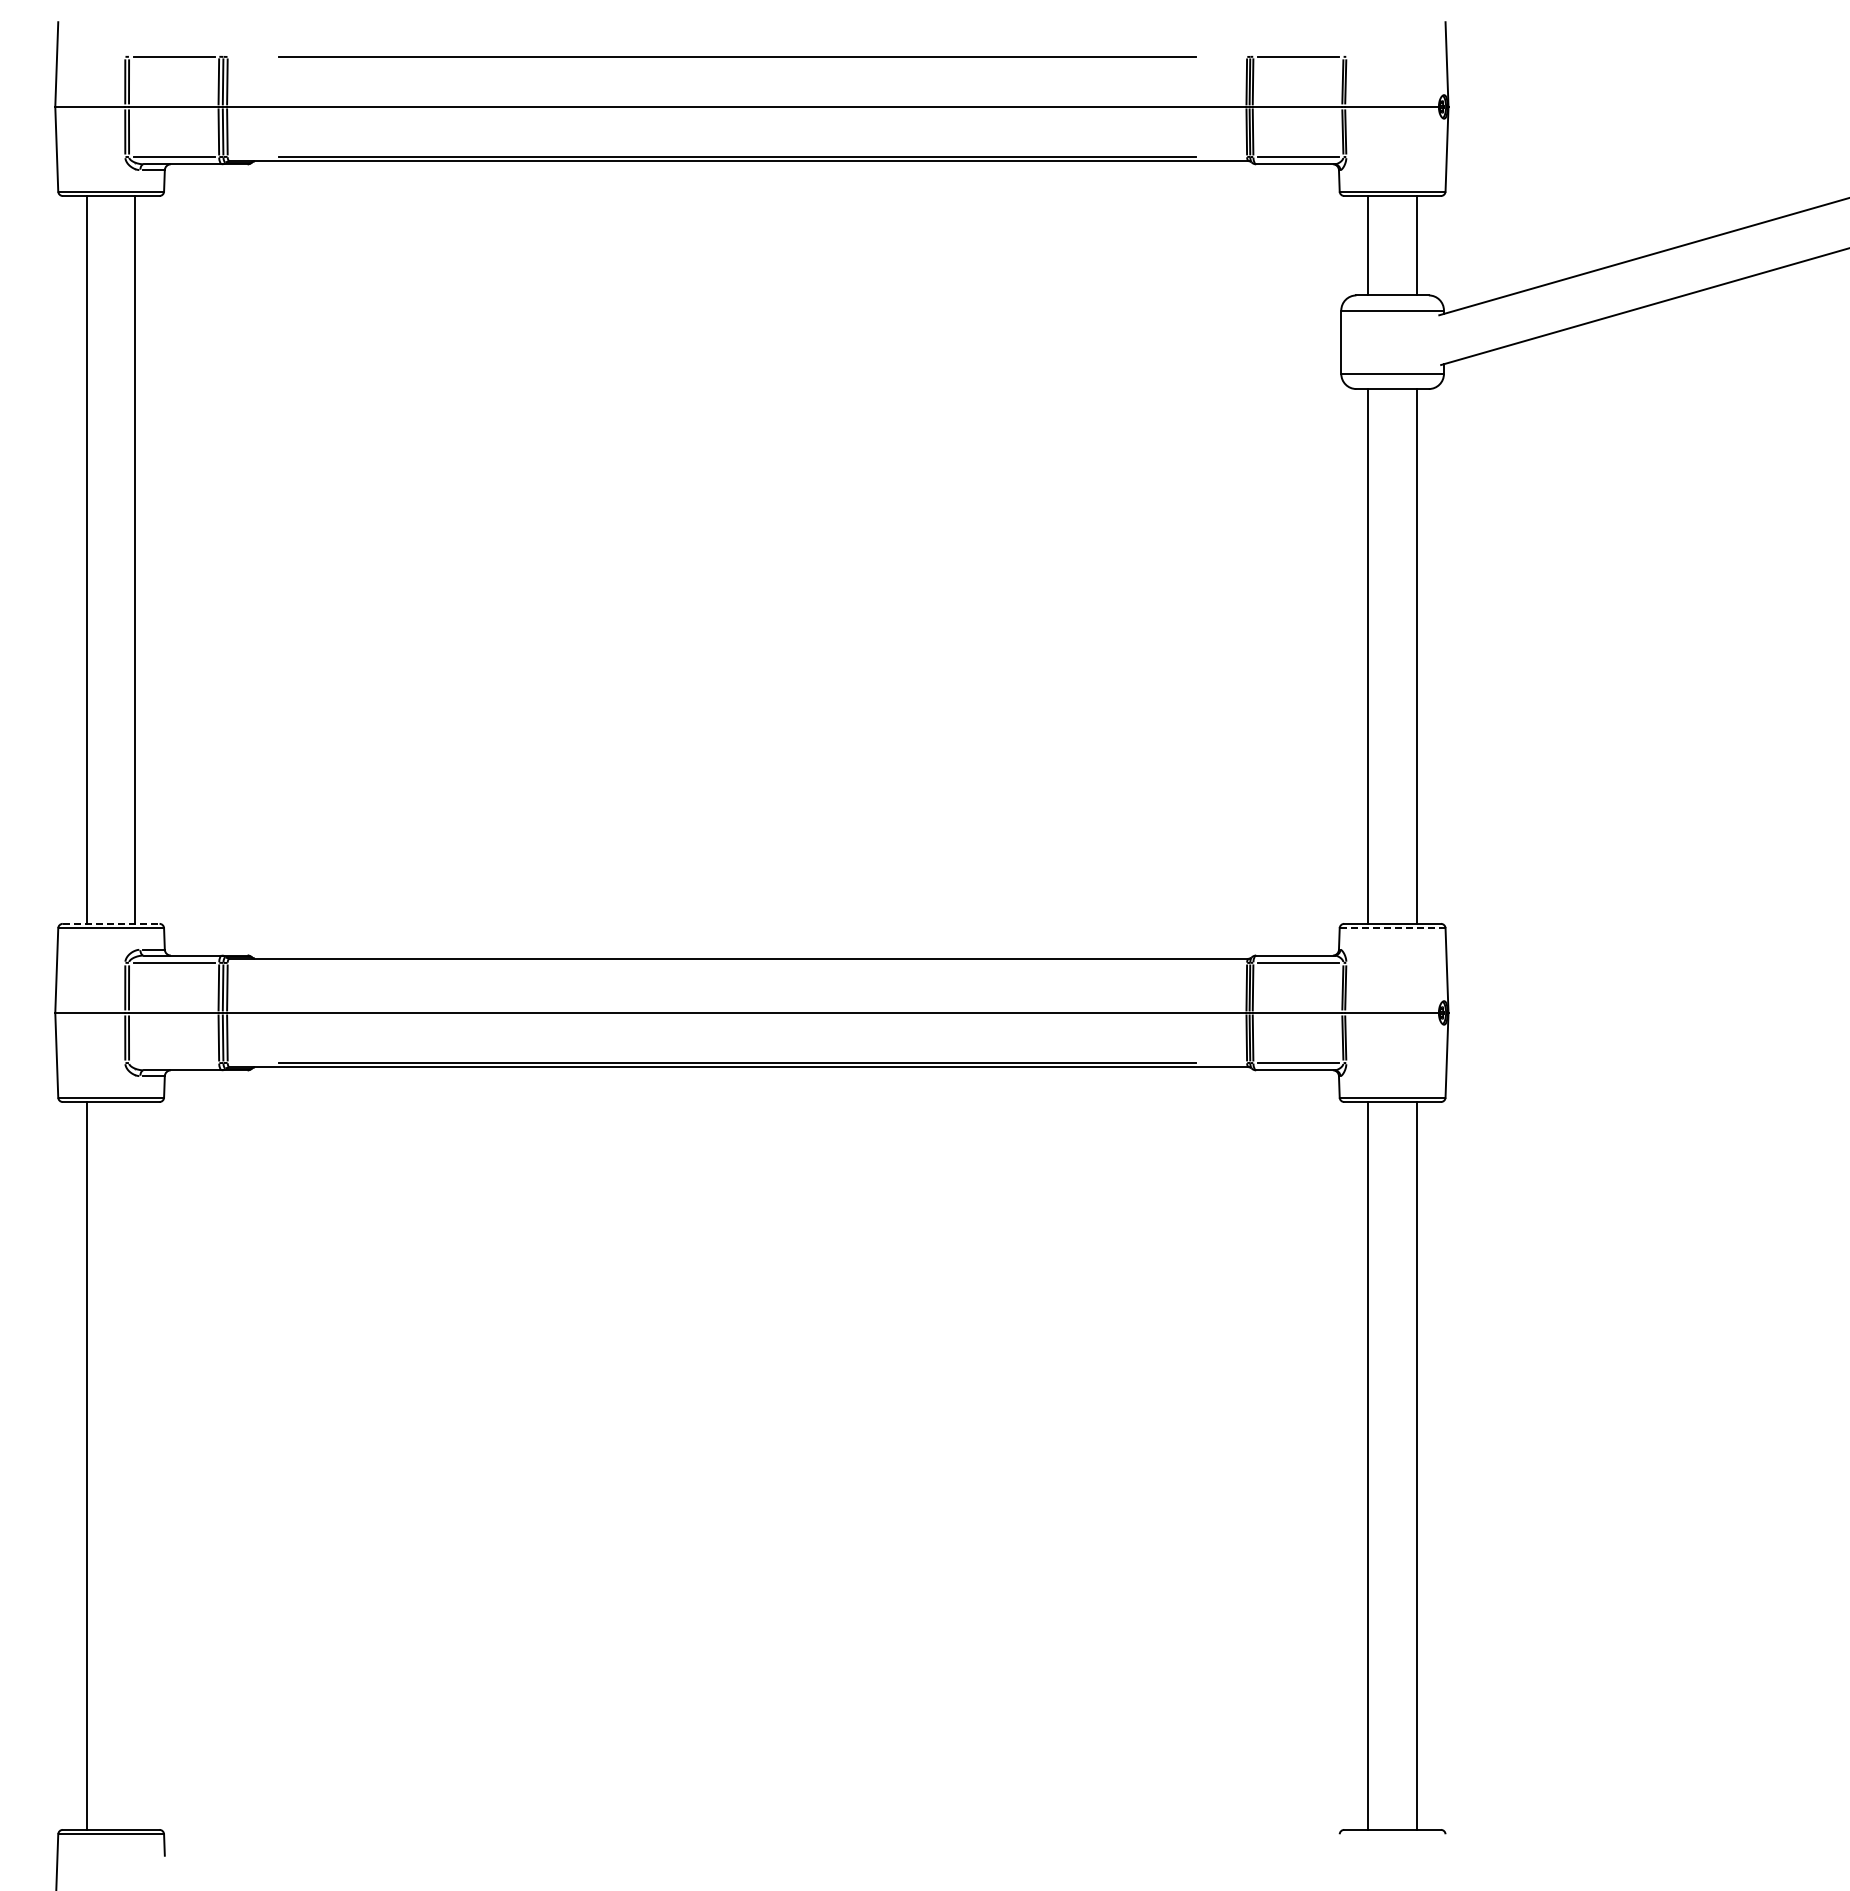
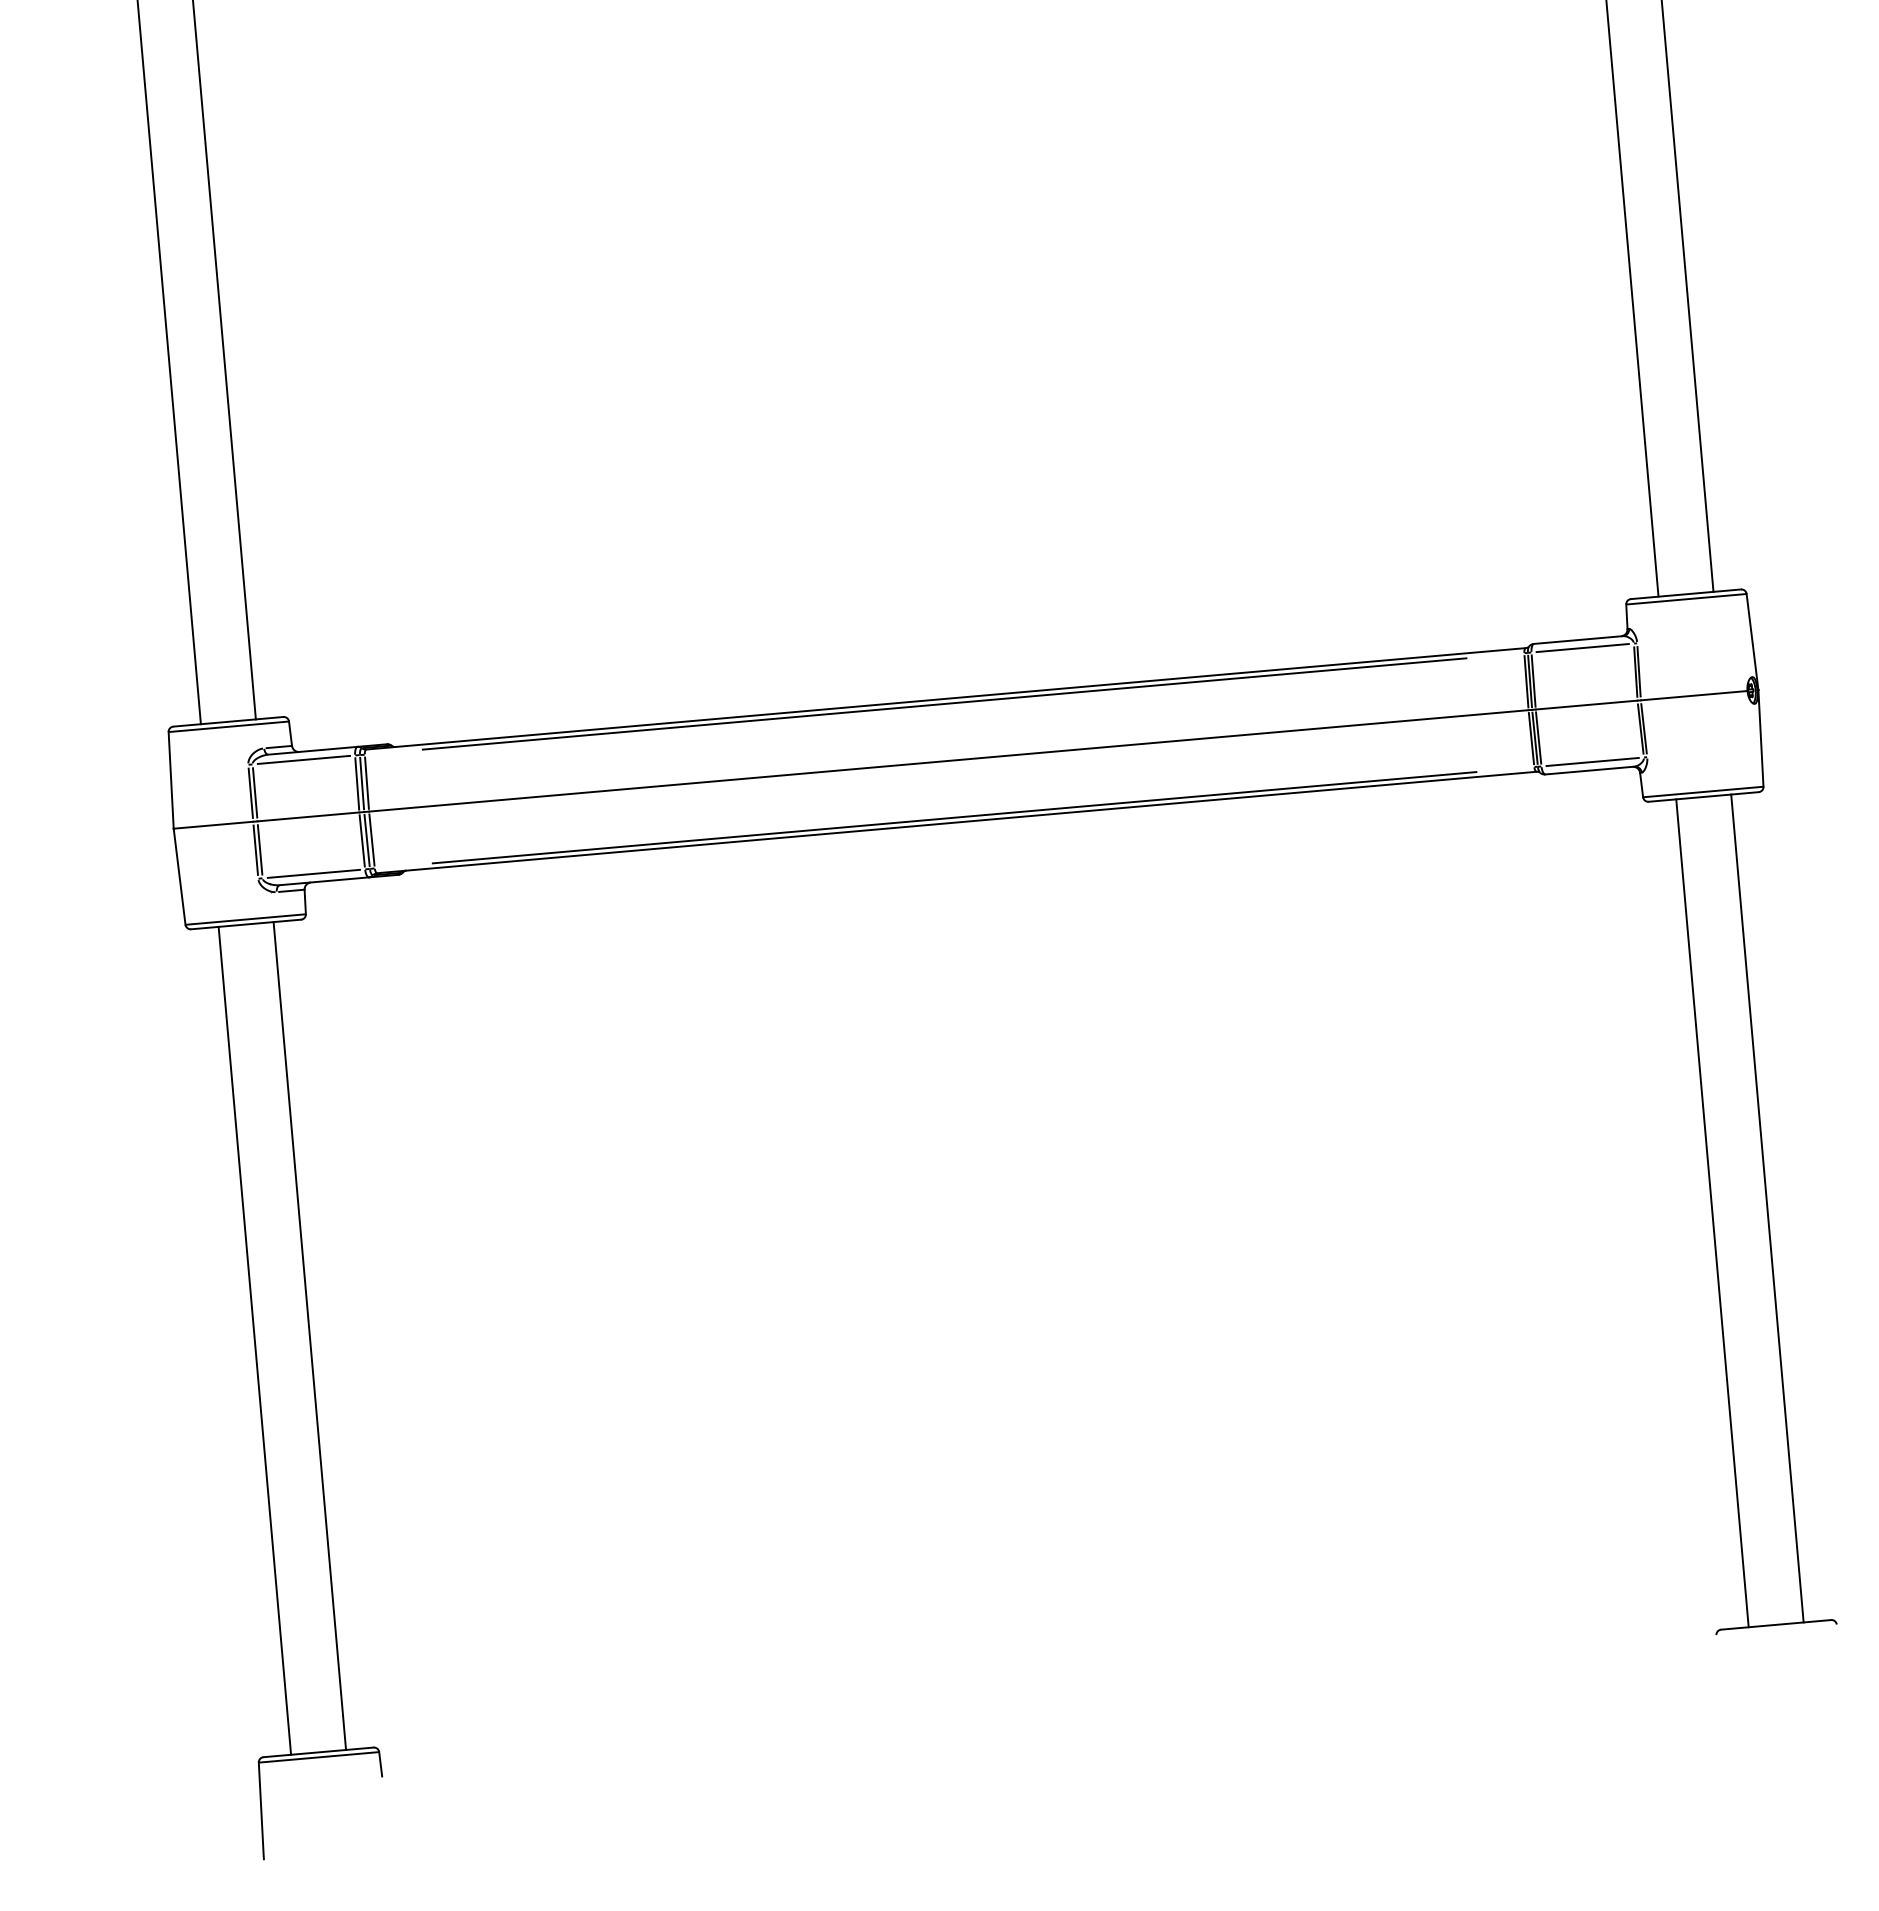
line: (111, 923) -> (228, 721), dashed -> solid
line: (1393, 928) -> (1687, 599), dashed -> solid
line: (737, 962) -> (944, 703), added
line: (173, 1063) -> (313, 874), added
line: (135, 1465) -> (309, 1335), added

